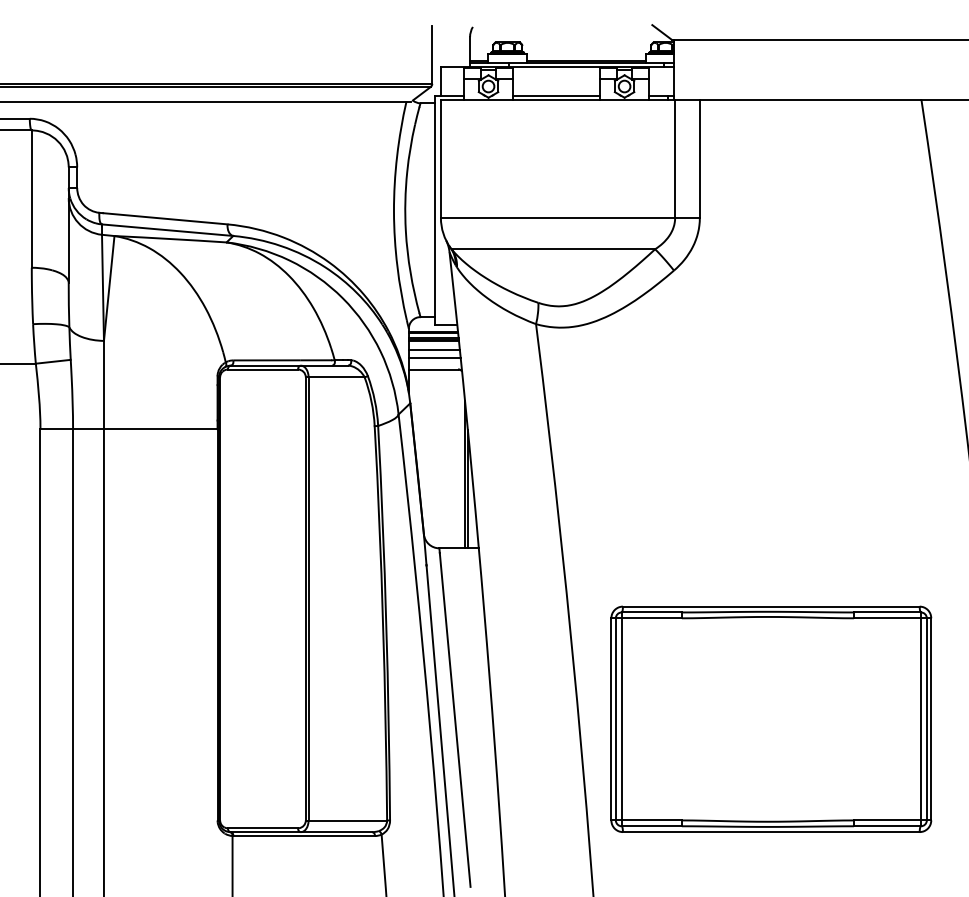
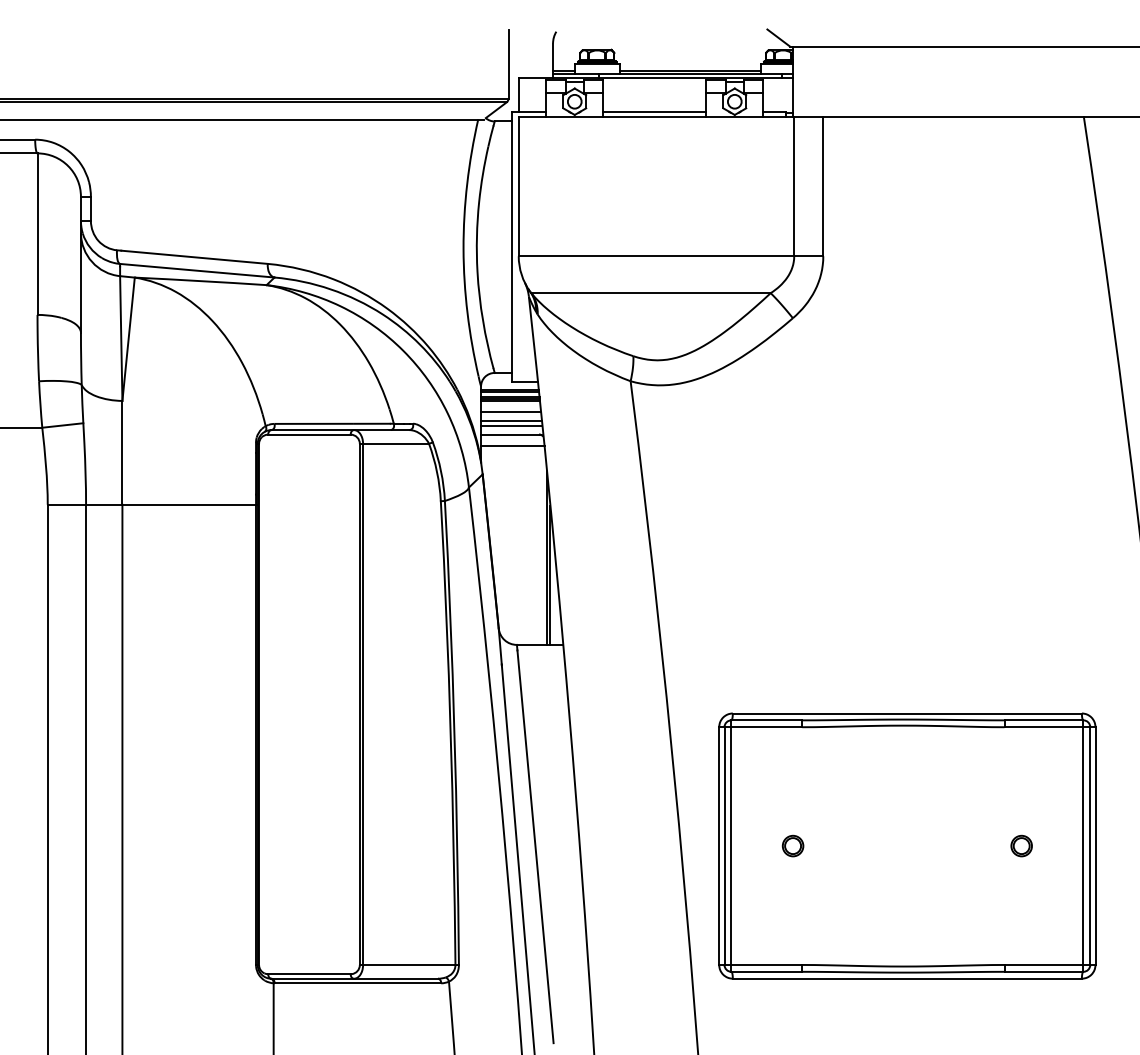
line: (434, 361) -> (511, 425), added
line: (435, 379) -> (512, 446), added
part: (673, 718) -> (792, 845), added
part: (868, 718) -> (1021, 845), added

